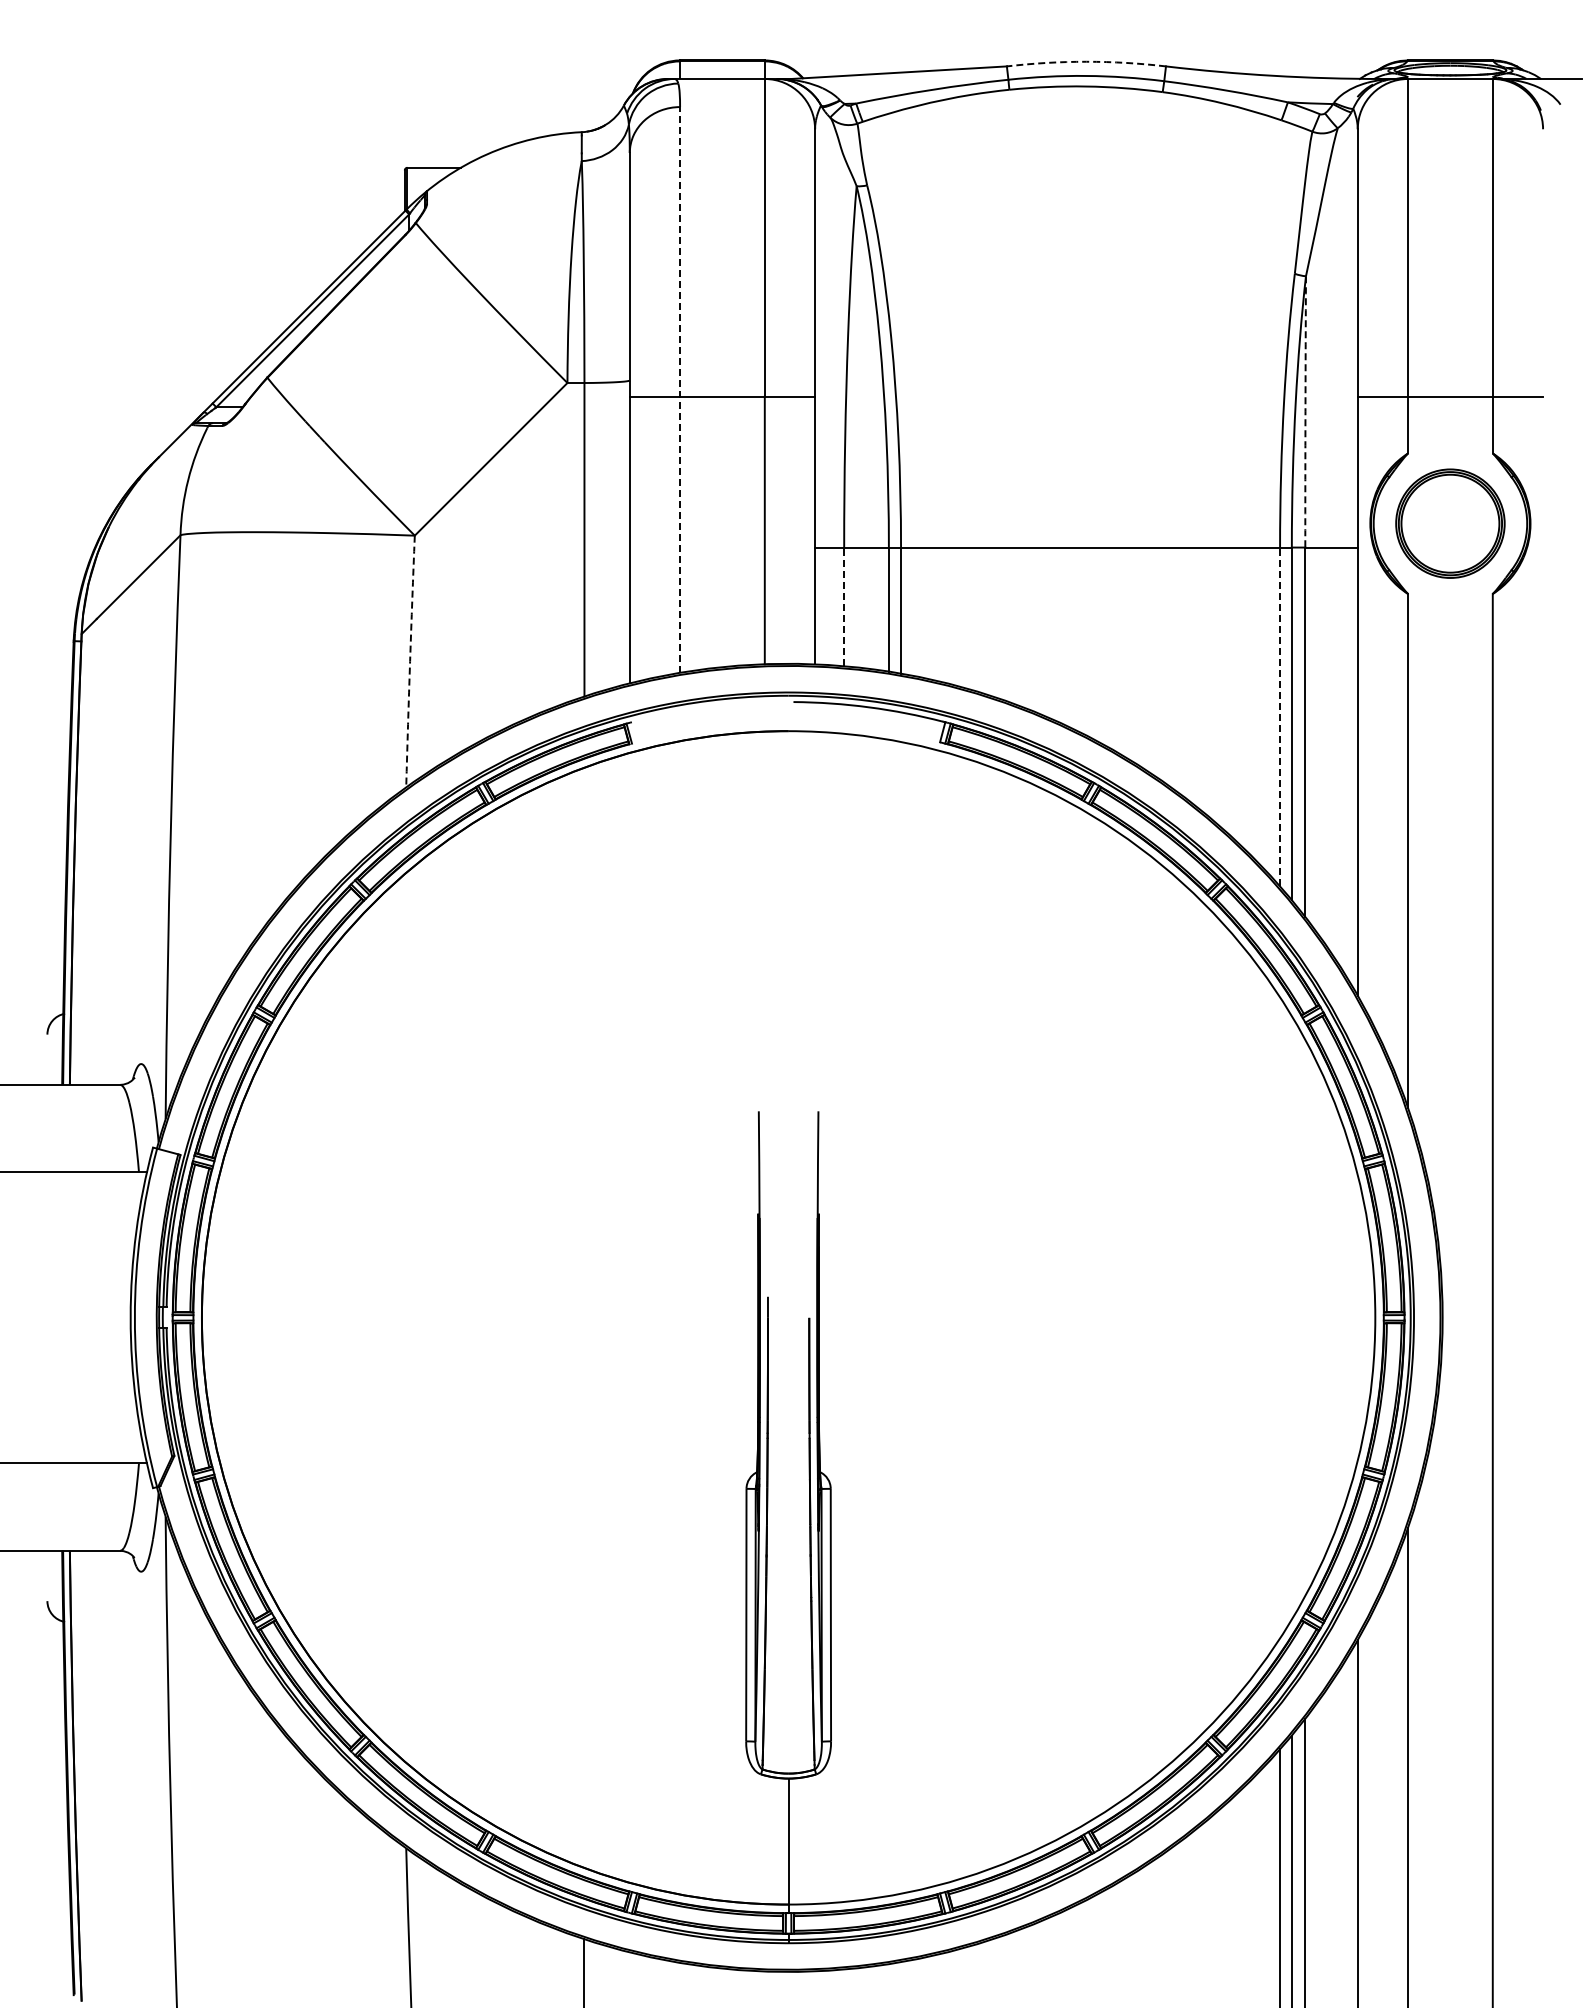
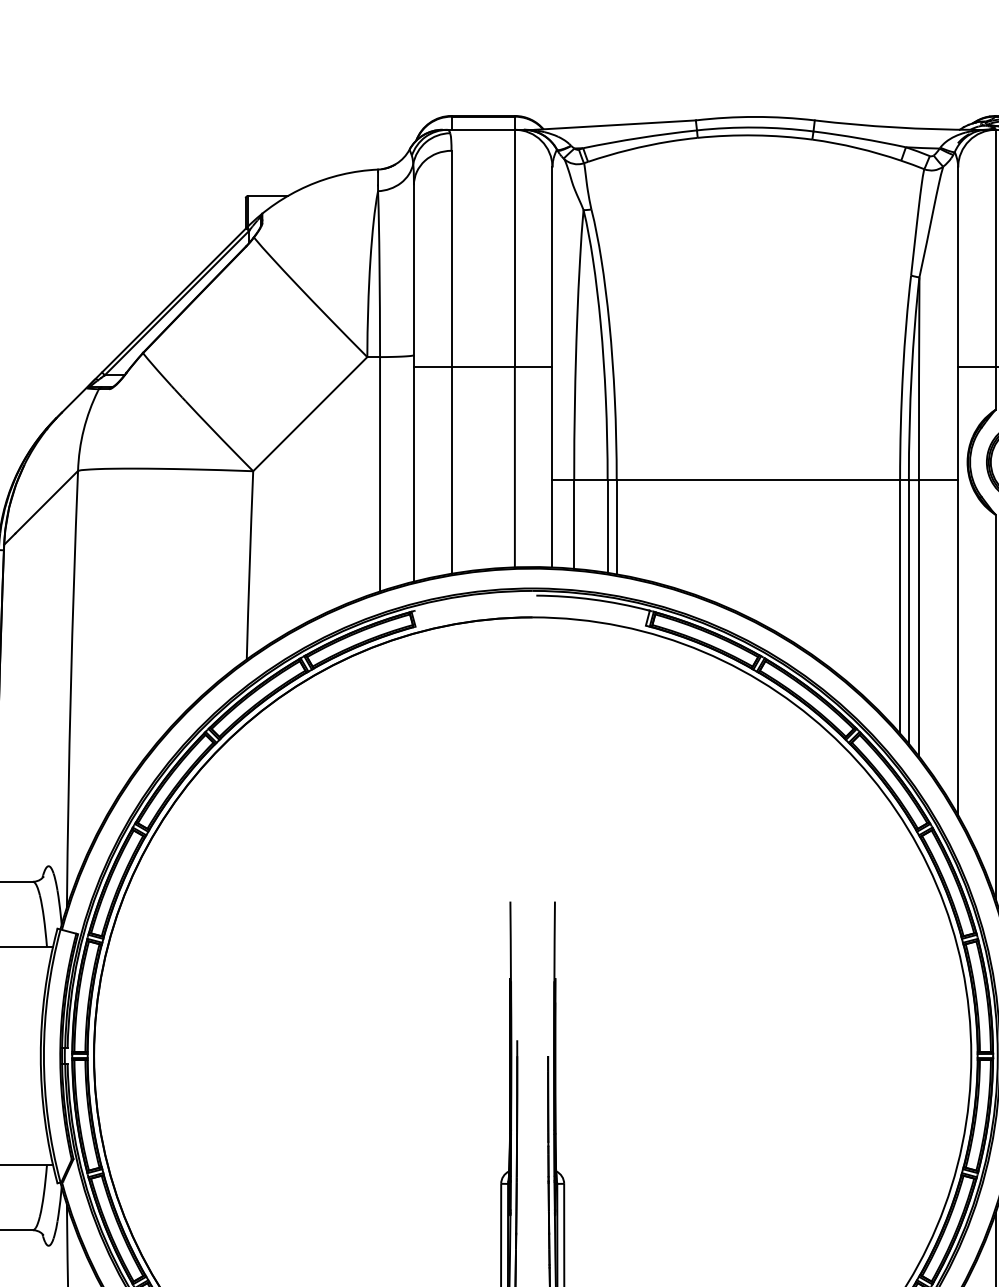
arc: (1086, 61) -> (755, 116), dashed -> solid
line: (680, 390) -> (451, 362), dashed -> solid
arc: (1305, 411) -> (919, 378), dashed -> solid
line: (844, 606) -> (574, 524), dashed -> solid
arc: (410, 661) -> (249, 565), dashed -> solid
line: (1280, 716) -> (900, 606), dashed -> solid

